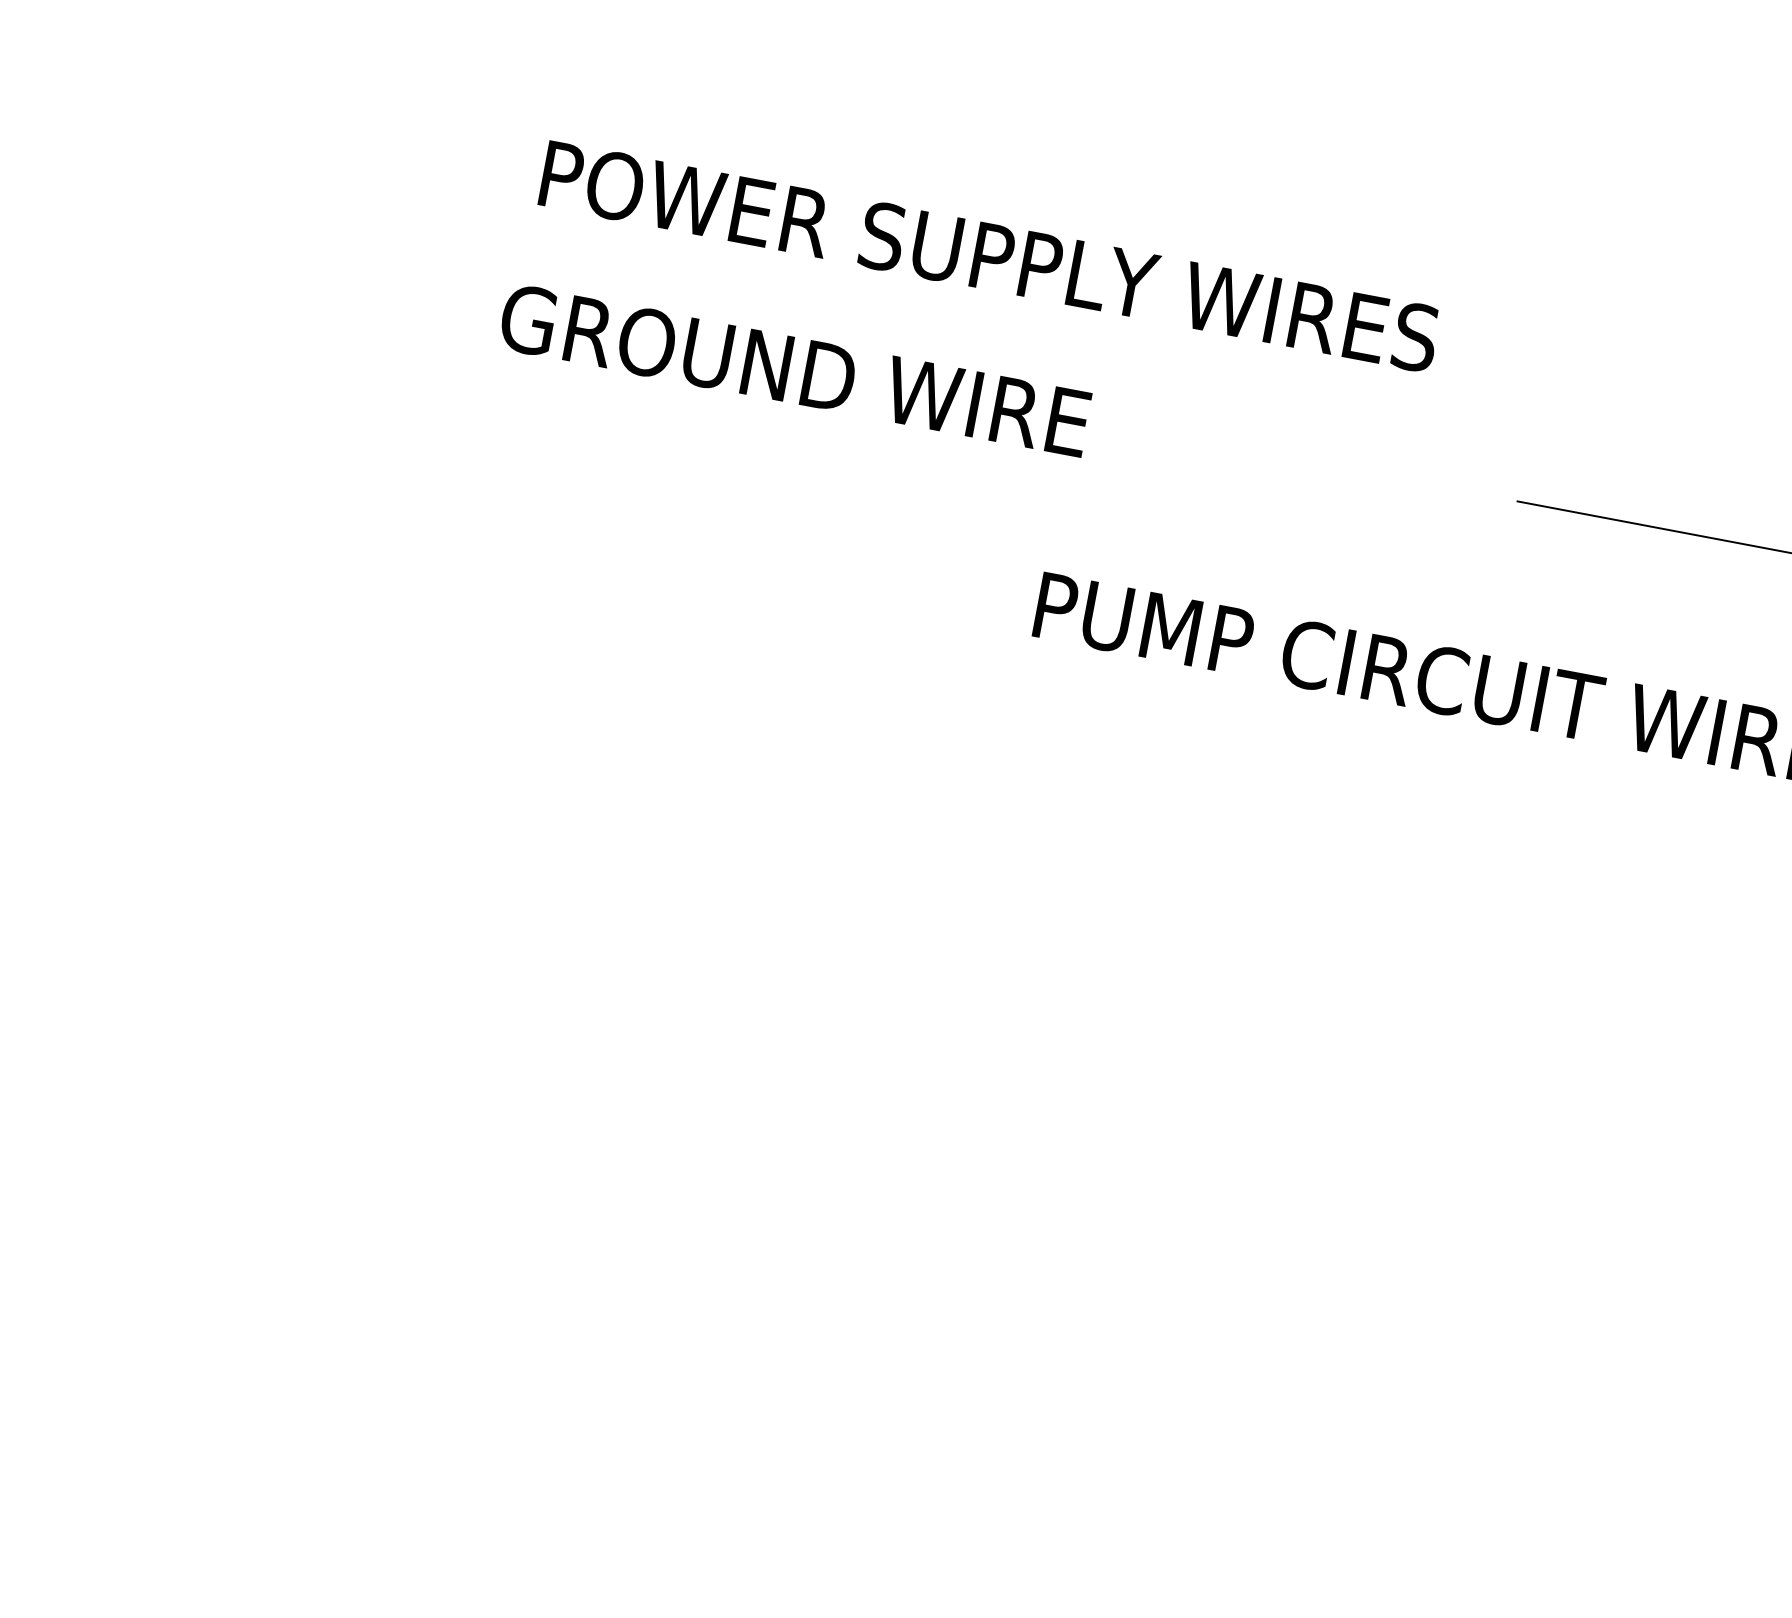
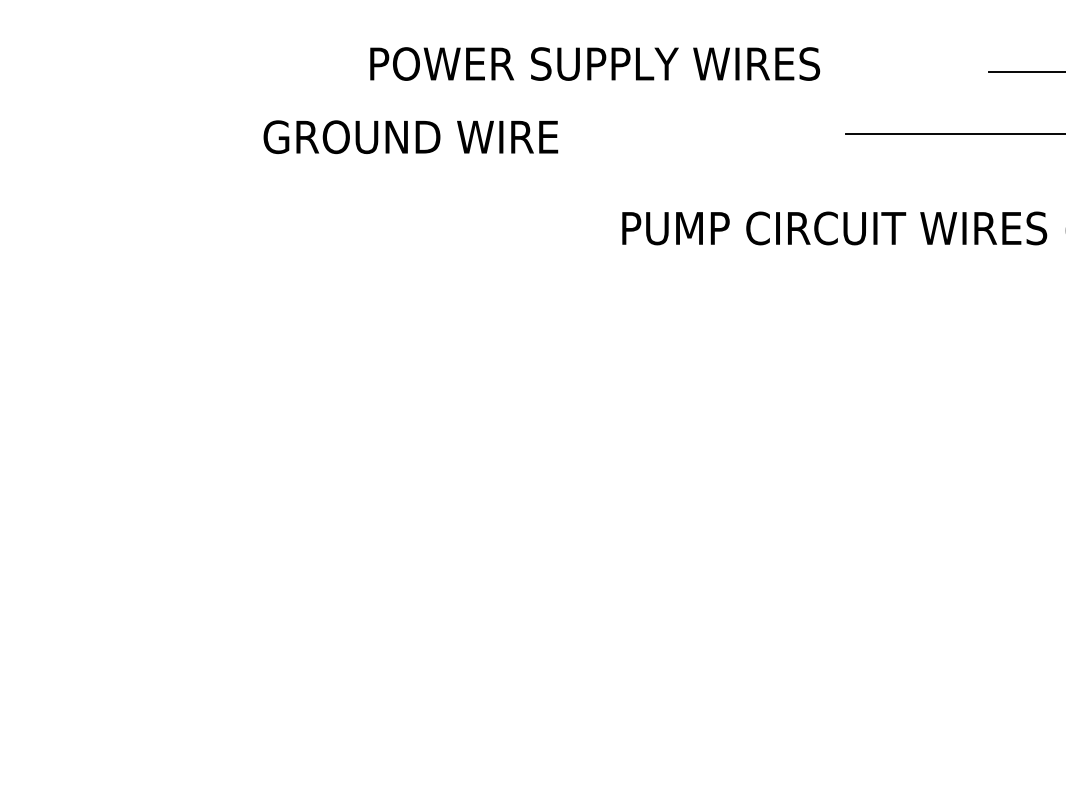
text: (990, 255) -> (595, 63), moved
text: (794, 370) -> (410, 137), moved

